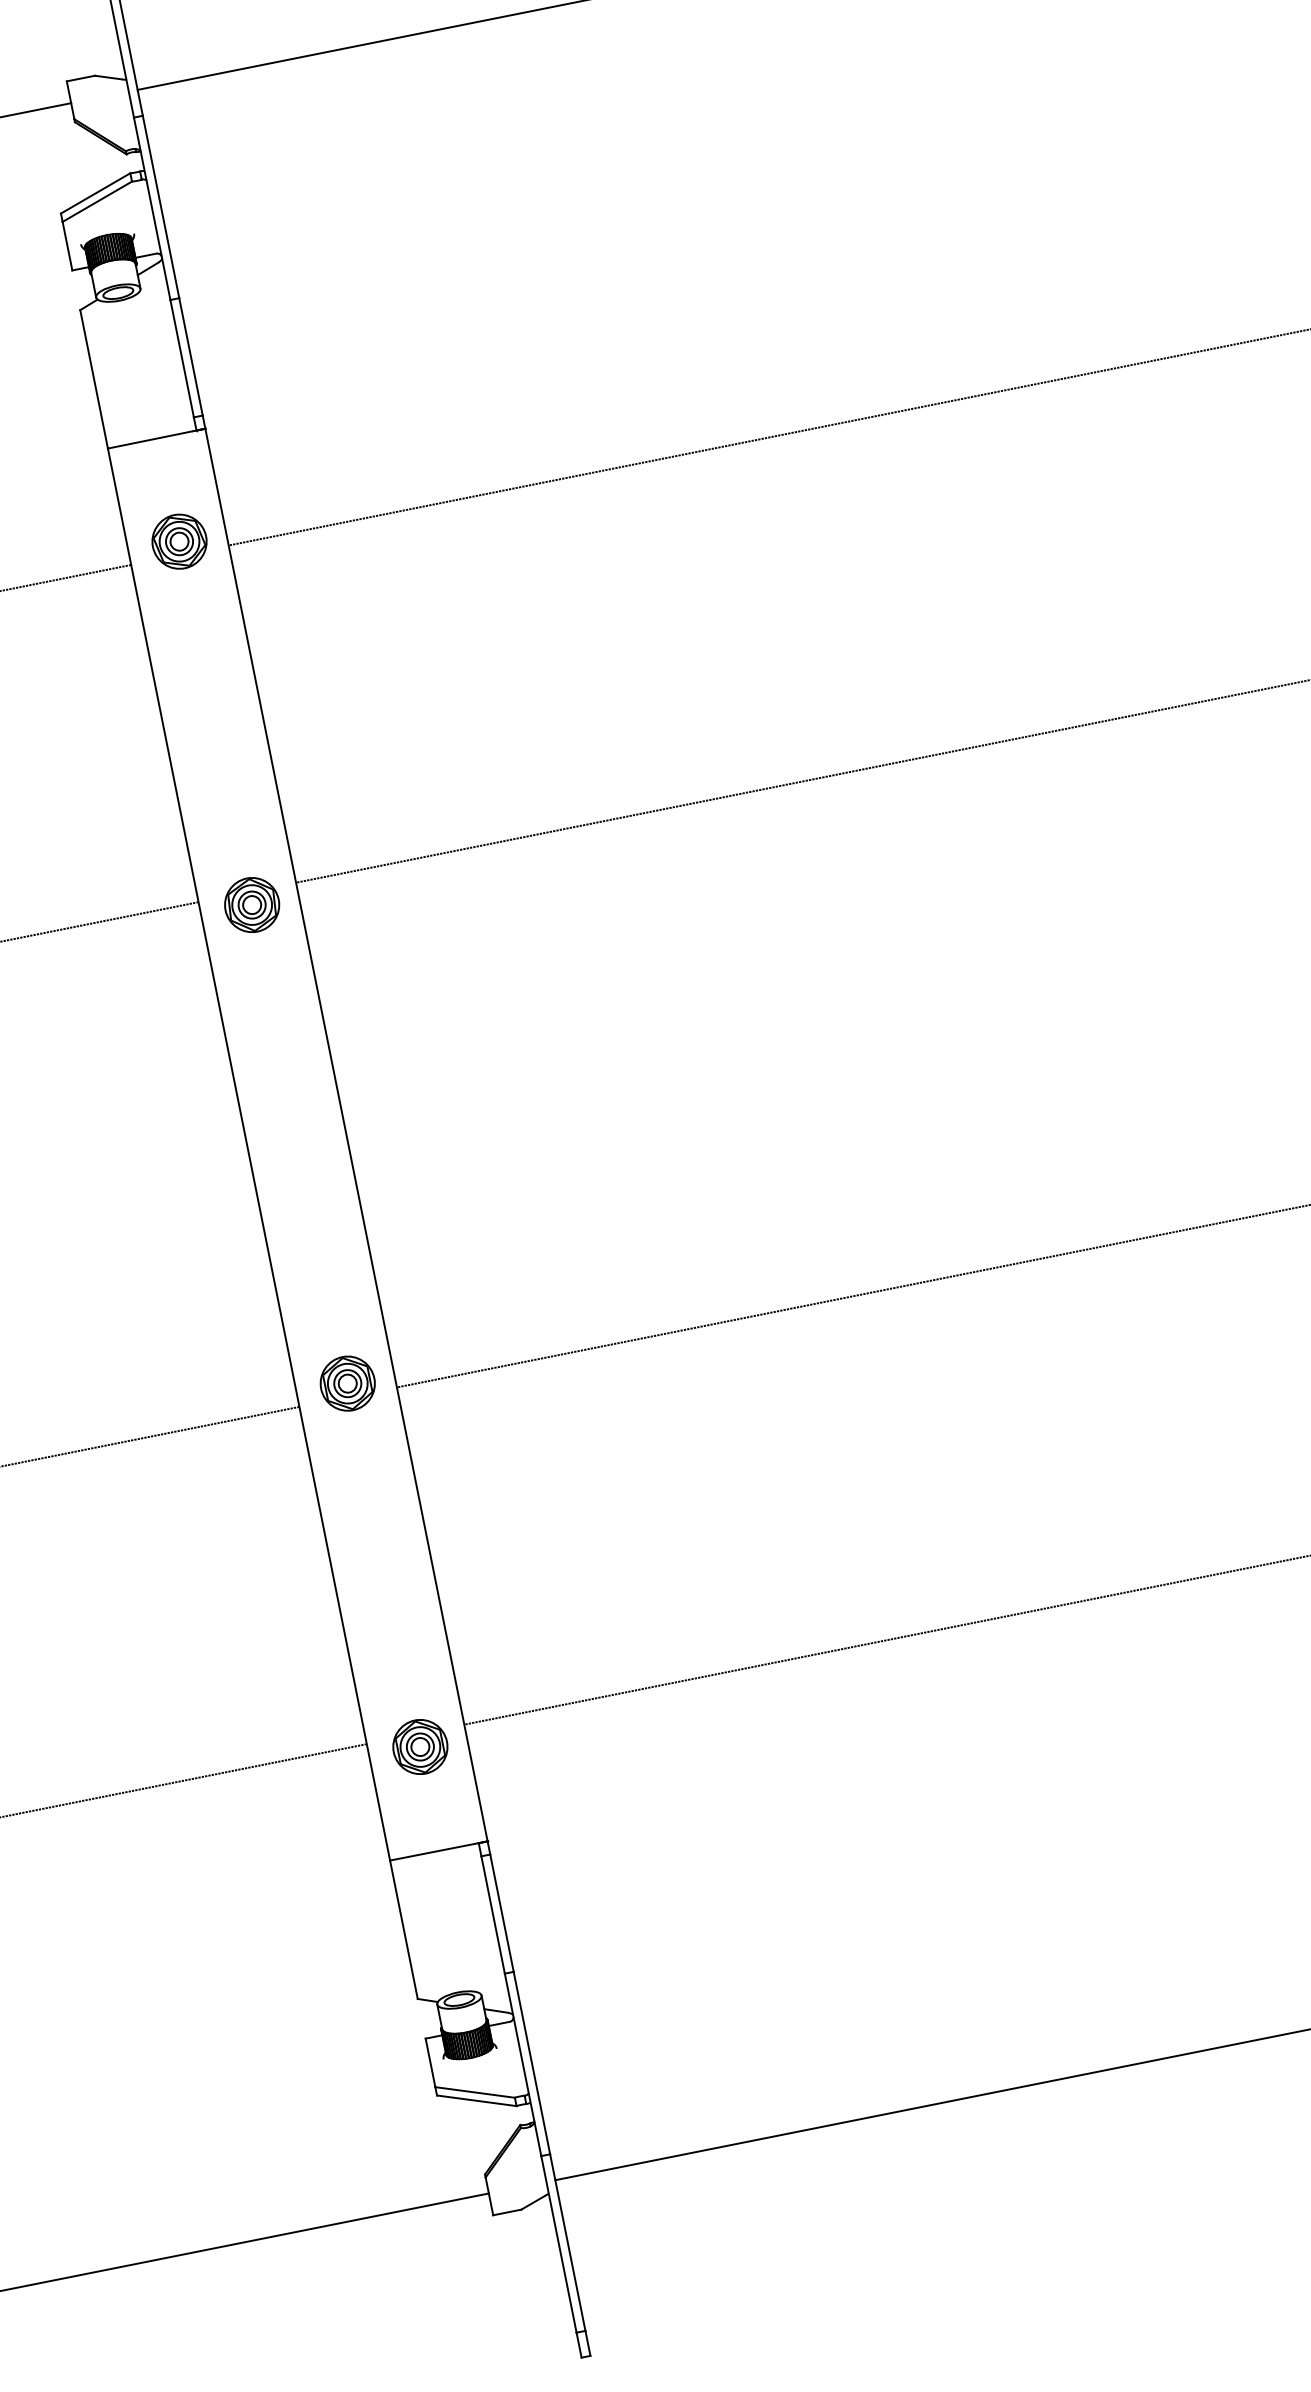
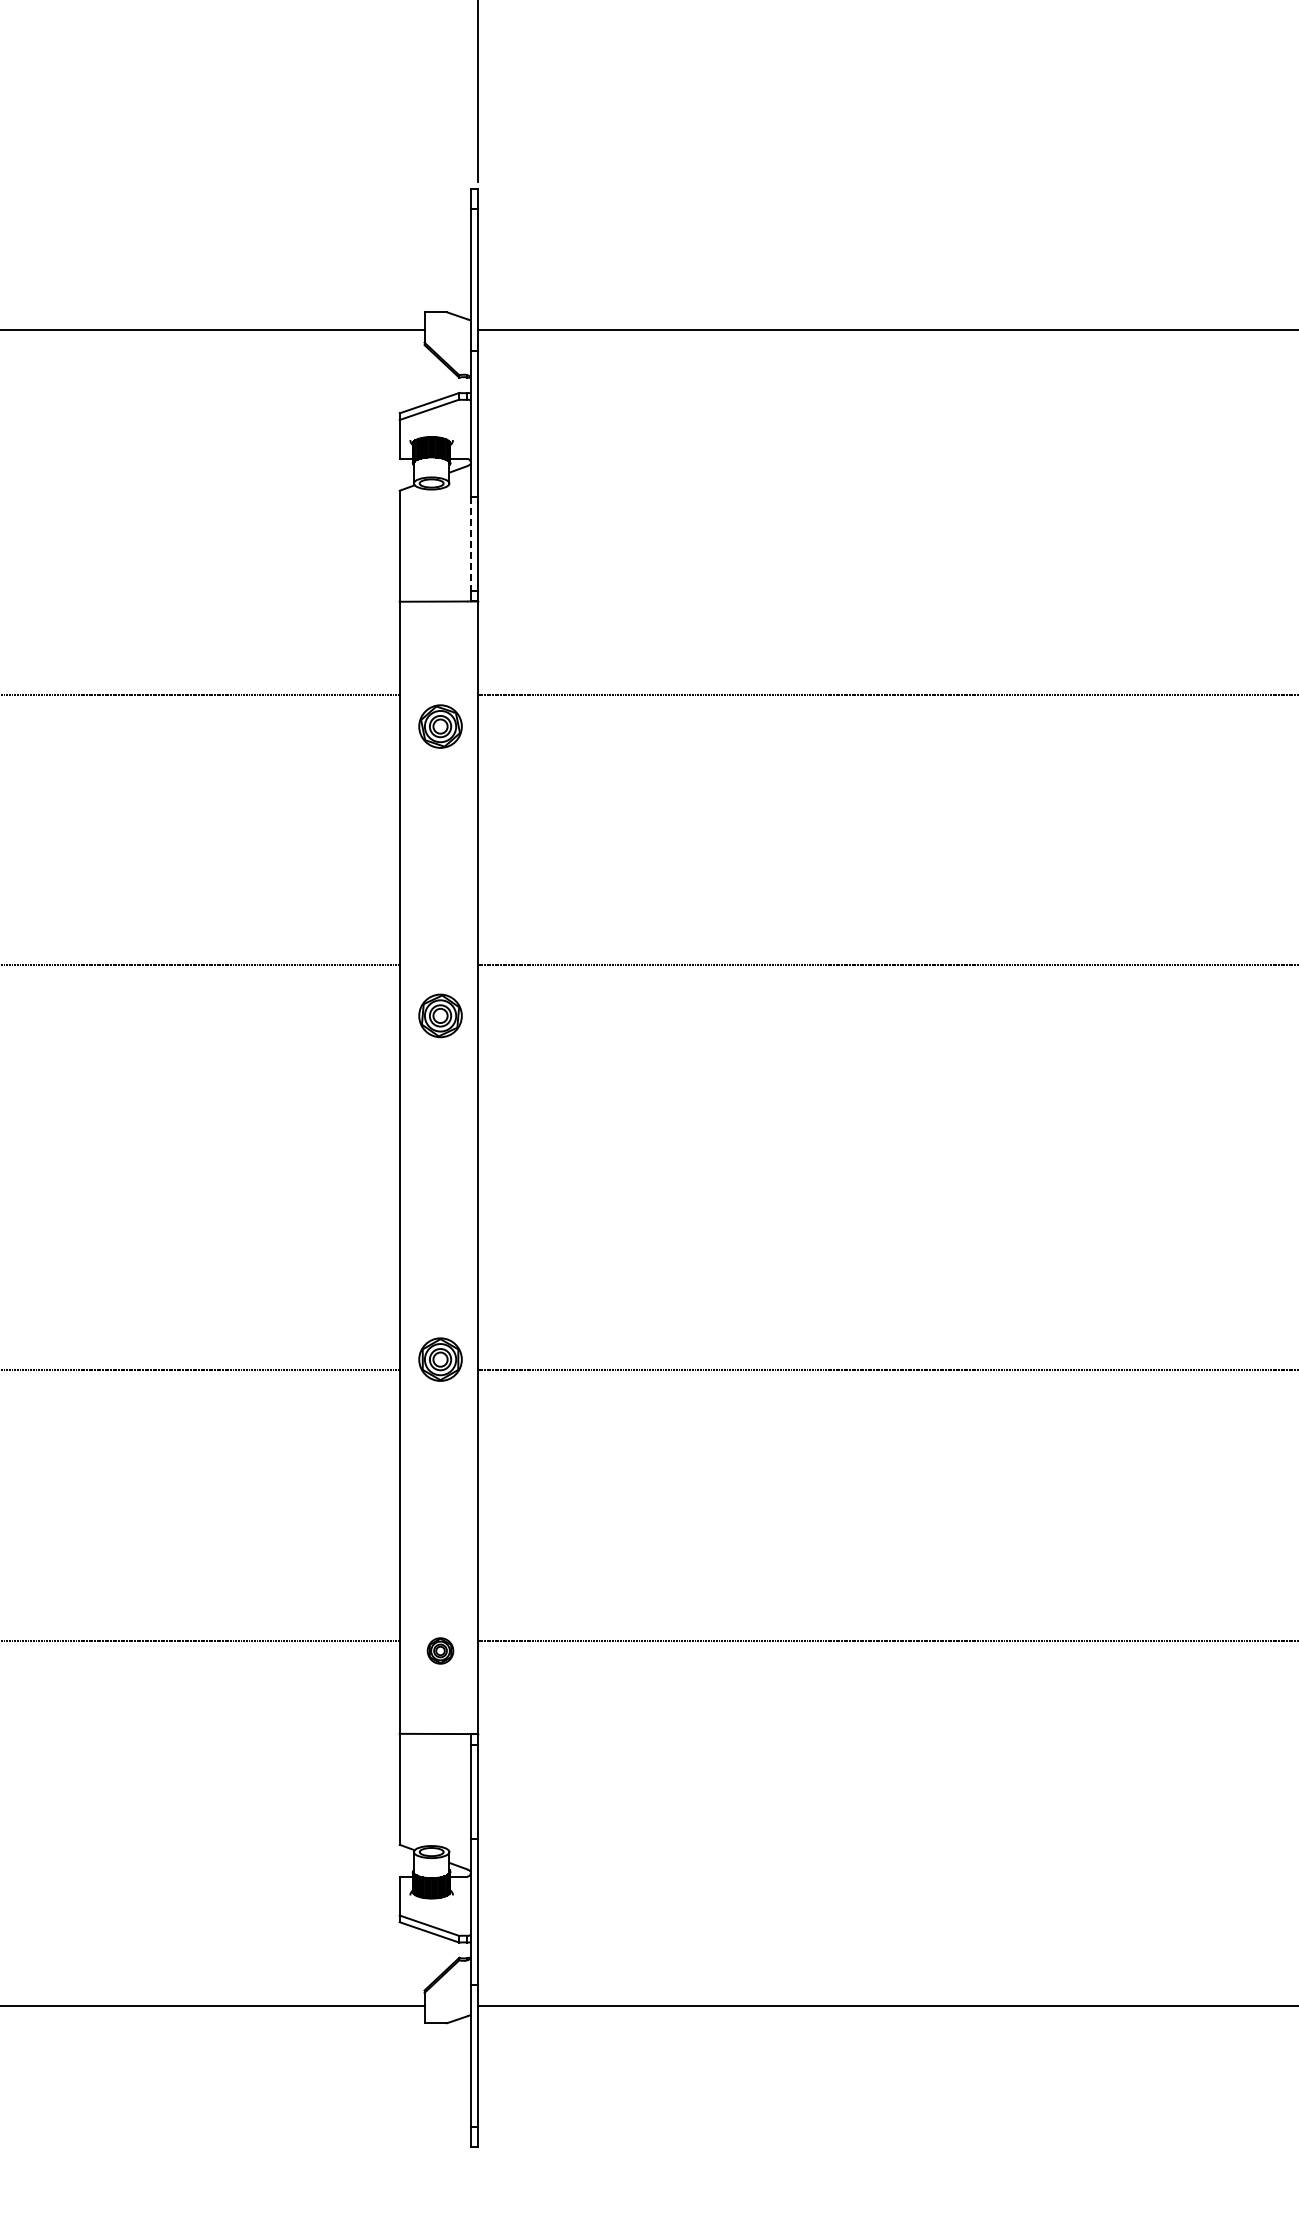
line: (181, 359) -> (470, 544), solid -> dashed
part: (179, 541) -> (440, 726), moved
part: (251, 904) -> (440, 1015), moved
part: (420, 1746) -> (440, 1650), size x0.6

